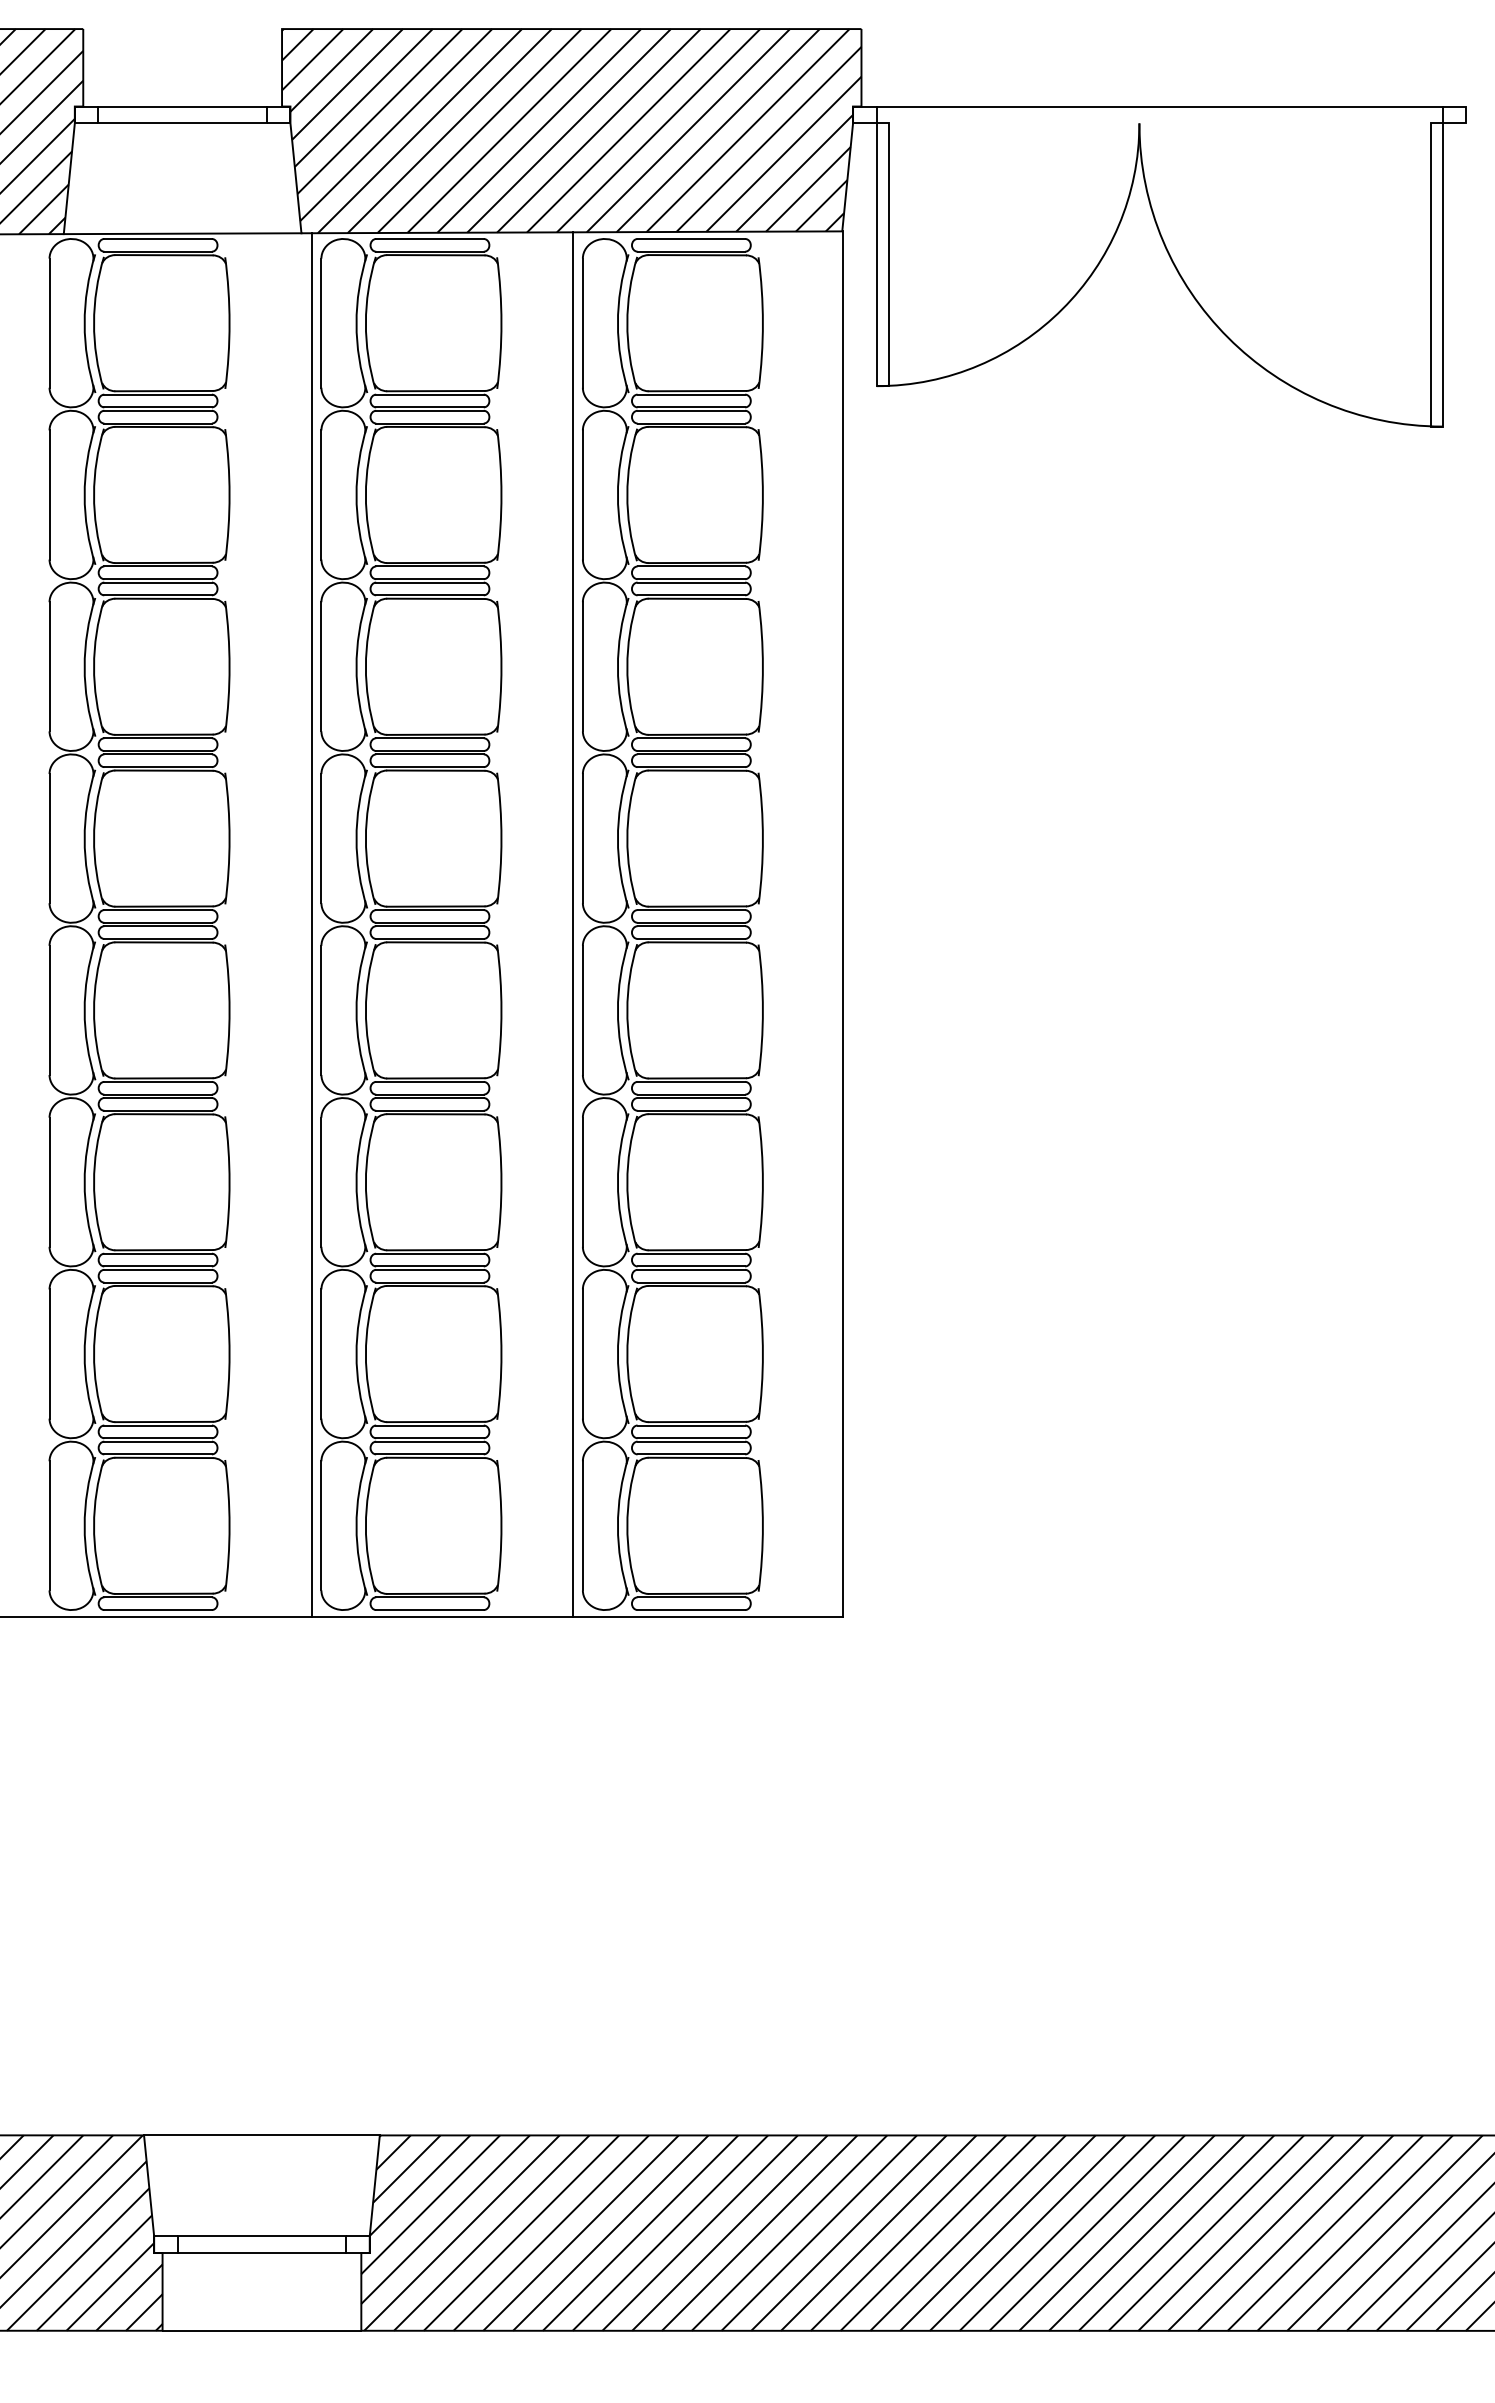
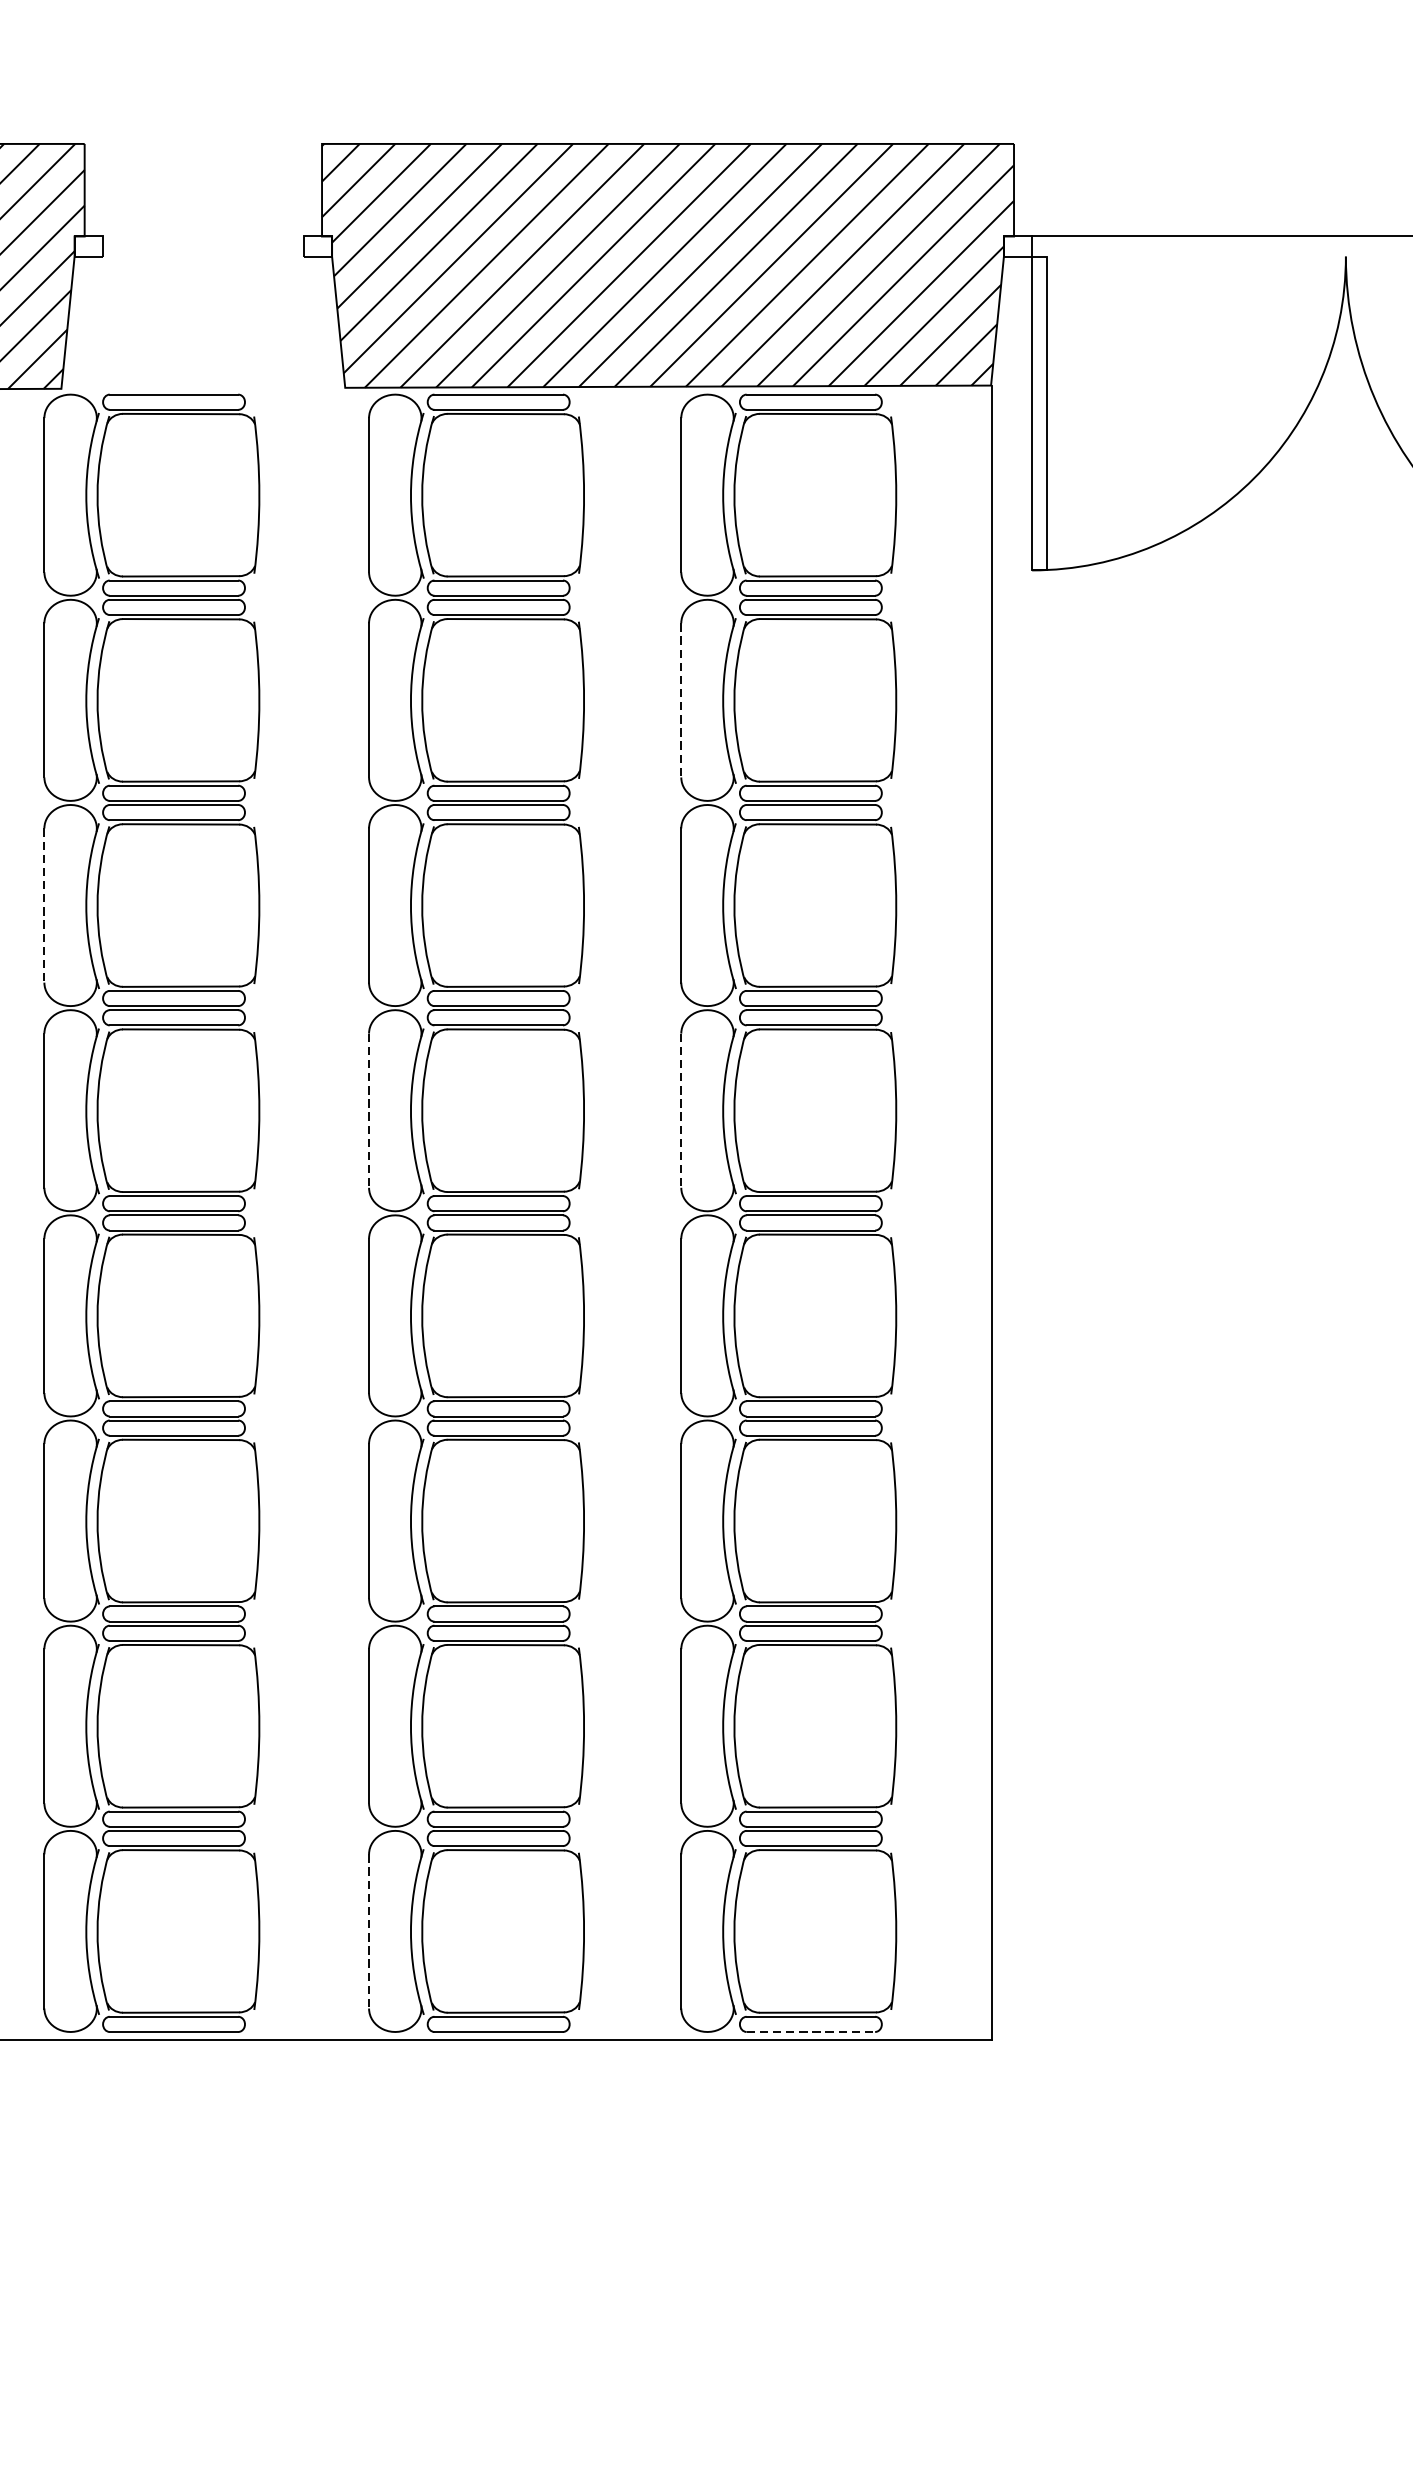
line: (182, 106) -> (203, 236), removed
line: (182, 123) -> (203, 256), removed
line: (182, 233) -> (203, 388), removed
line: (582, 494) -> (680, 699), solid -> dashed
line: (49, 666) -> (44, 905), solid -> dashed
line: (321, 838) -> (369, 1110), solid -> dashed
line: (582, 838) -> (680, 1110), solid -> dashed
line: (311, 924) -> (357, 1213), removed
line: (573, 924) -> (670, 1213), removed
line: (321, 1525) -> (369, 1931), solid -> dashed
line: (691, 1610) -> (811, 2032), solid -> dashed

